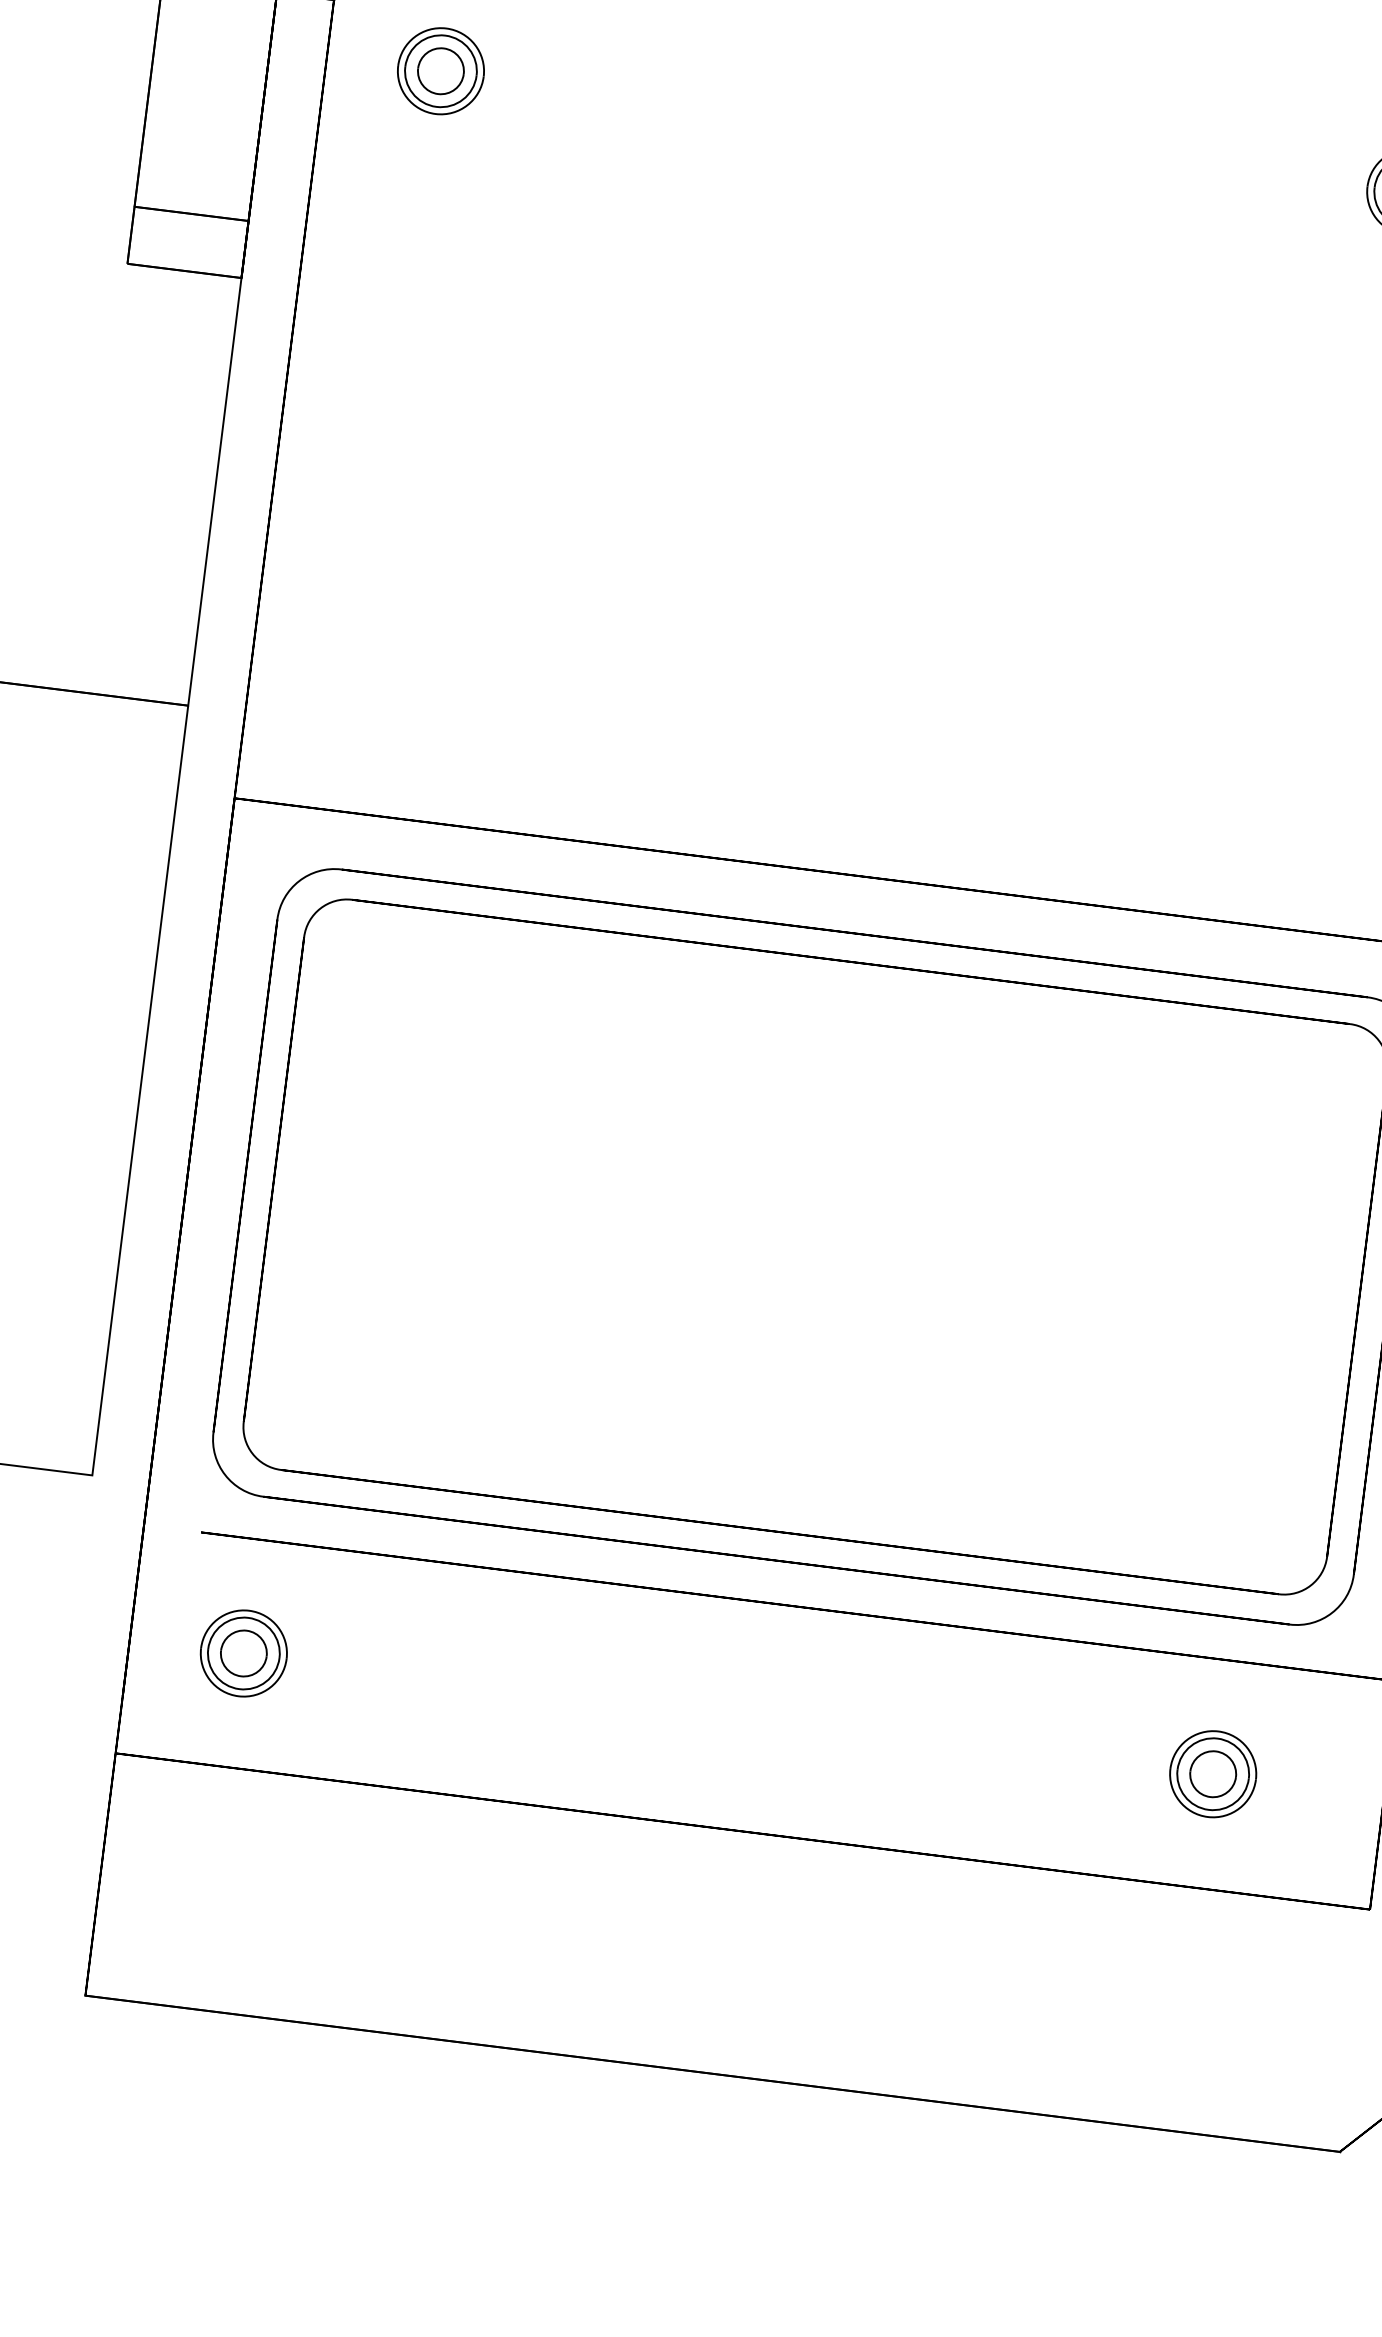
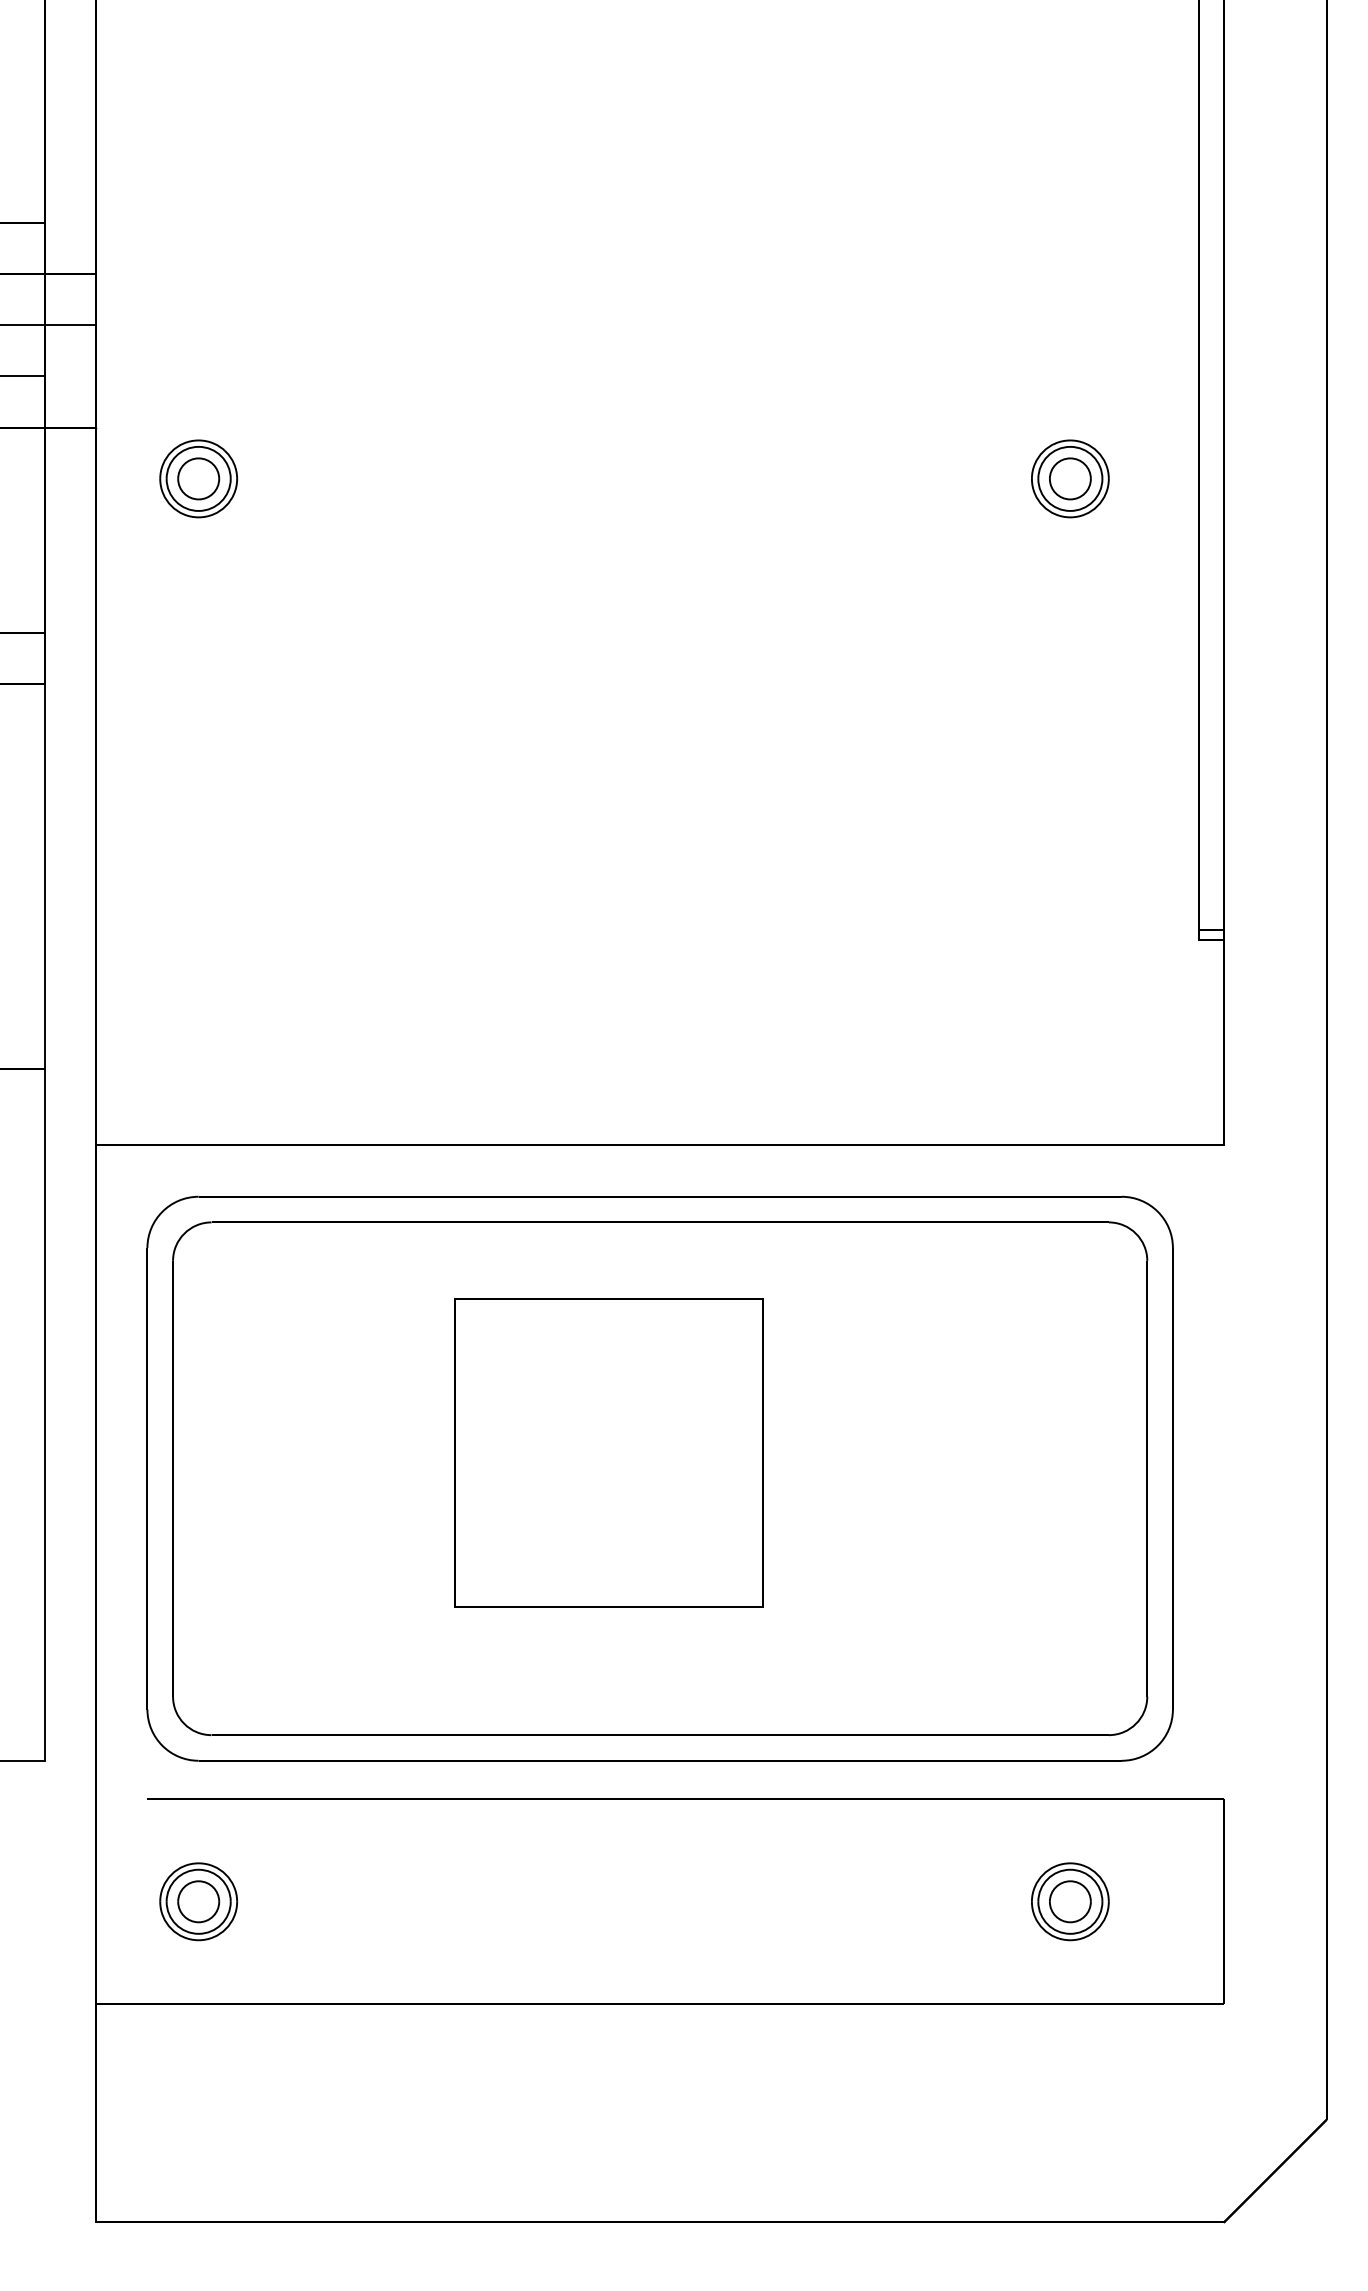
part: (761, 1210) -> (608, 1452), added

